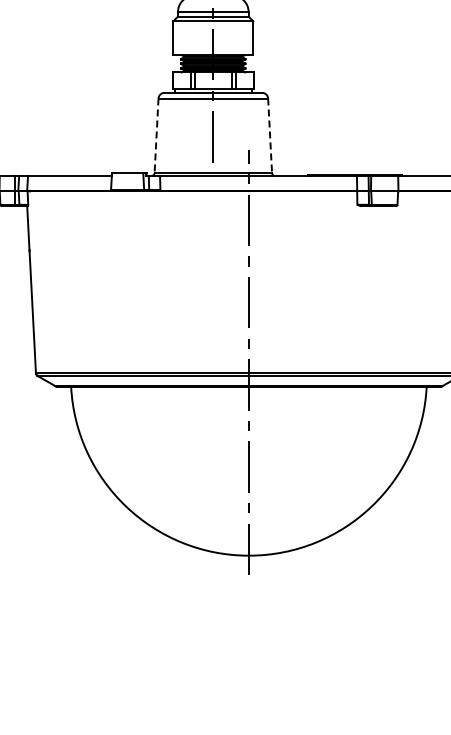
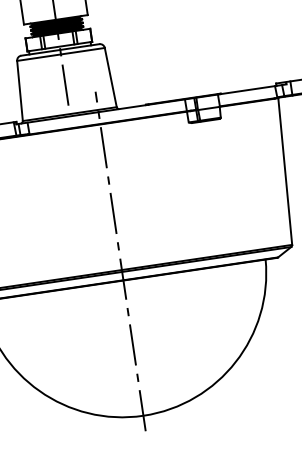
line: (156, 136) -> (20, 91), dashed -> solid
line: (270, 136) -> (111, 78), dashed -> solid

